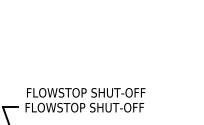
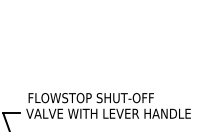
text: (102, 107) -> (108, 113), FLOWSTOP SHUT-OFF -> VALVE WITH LEVER HANDLE

